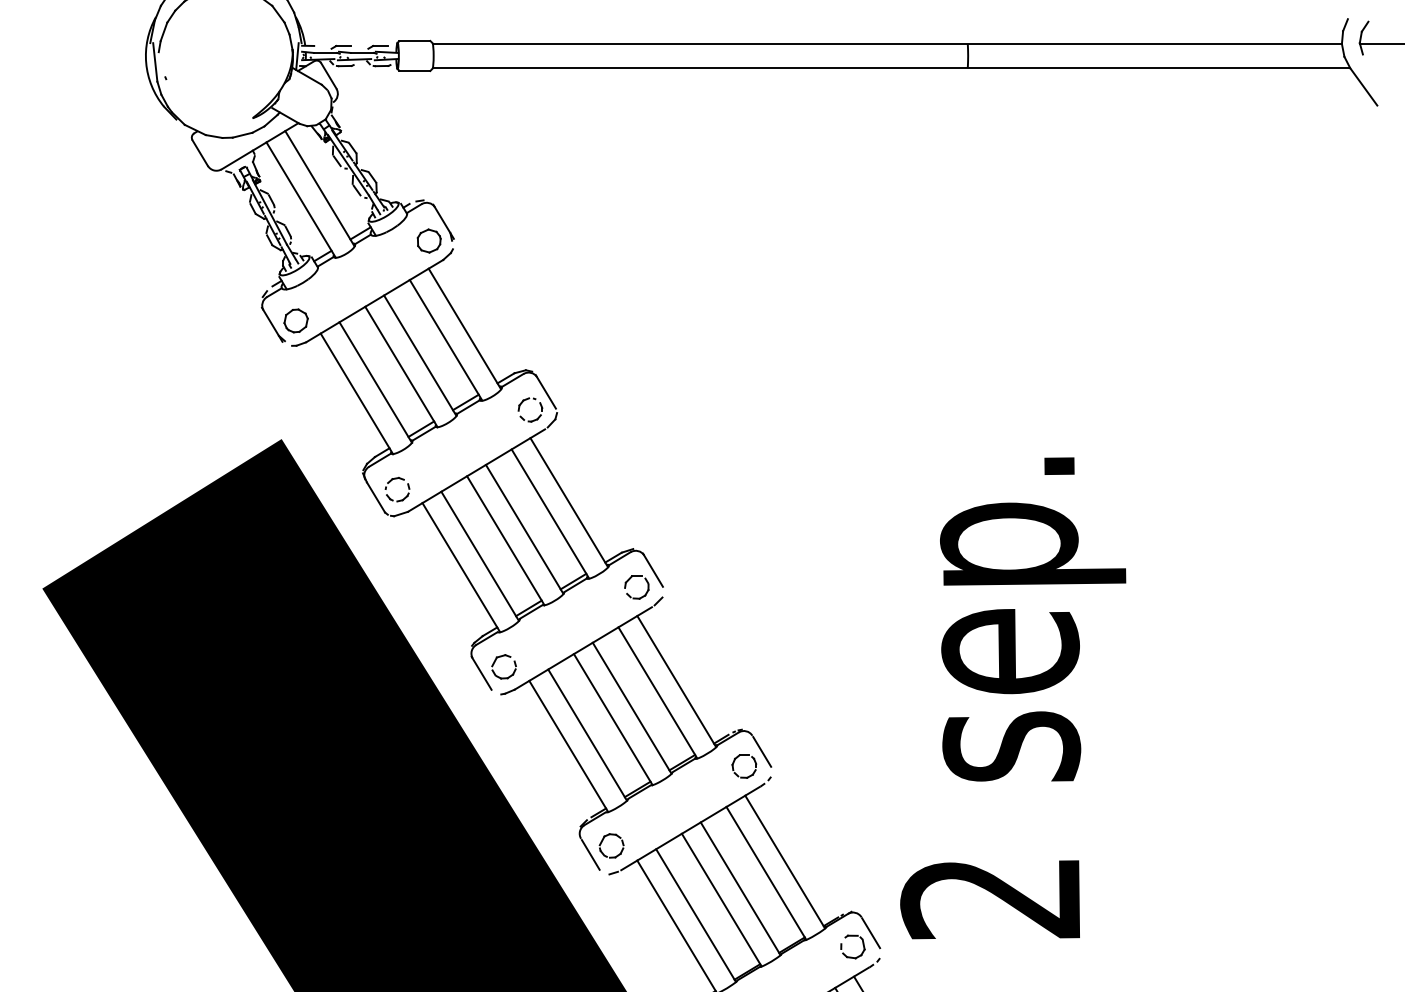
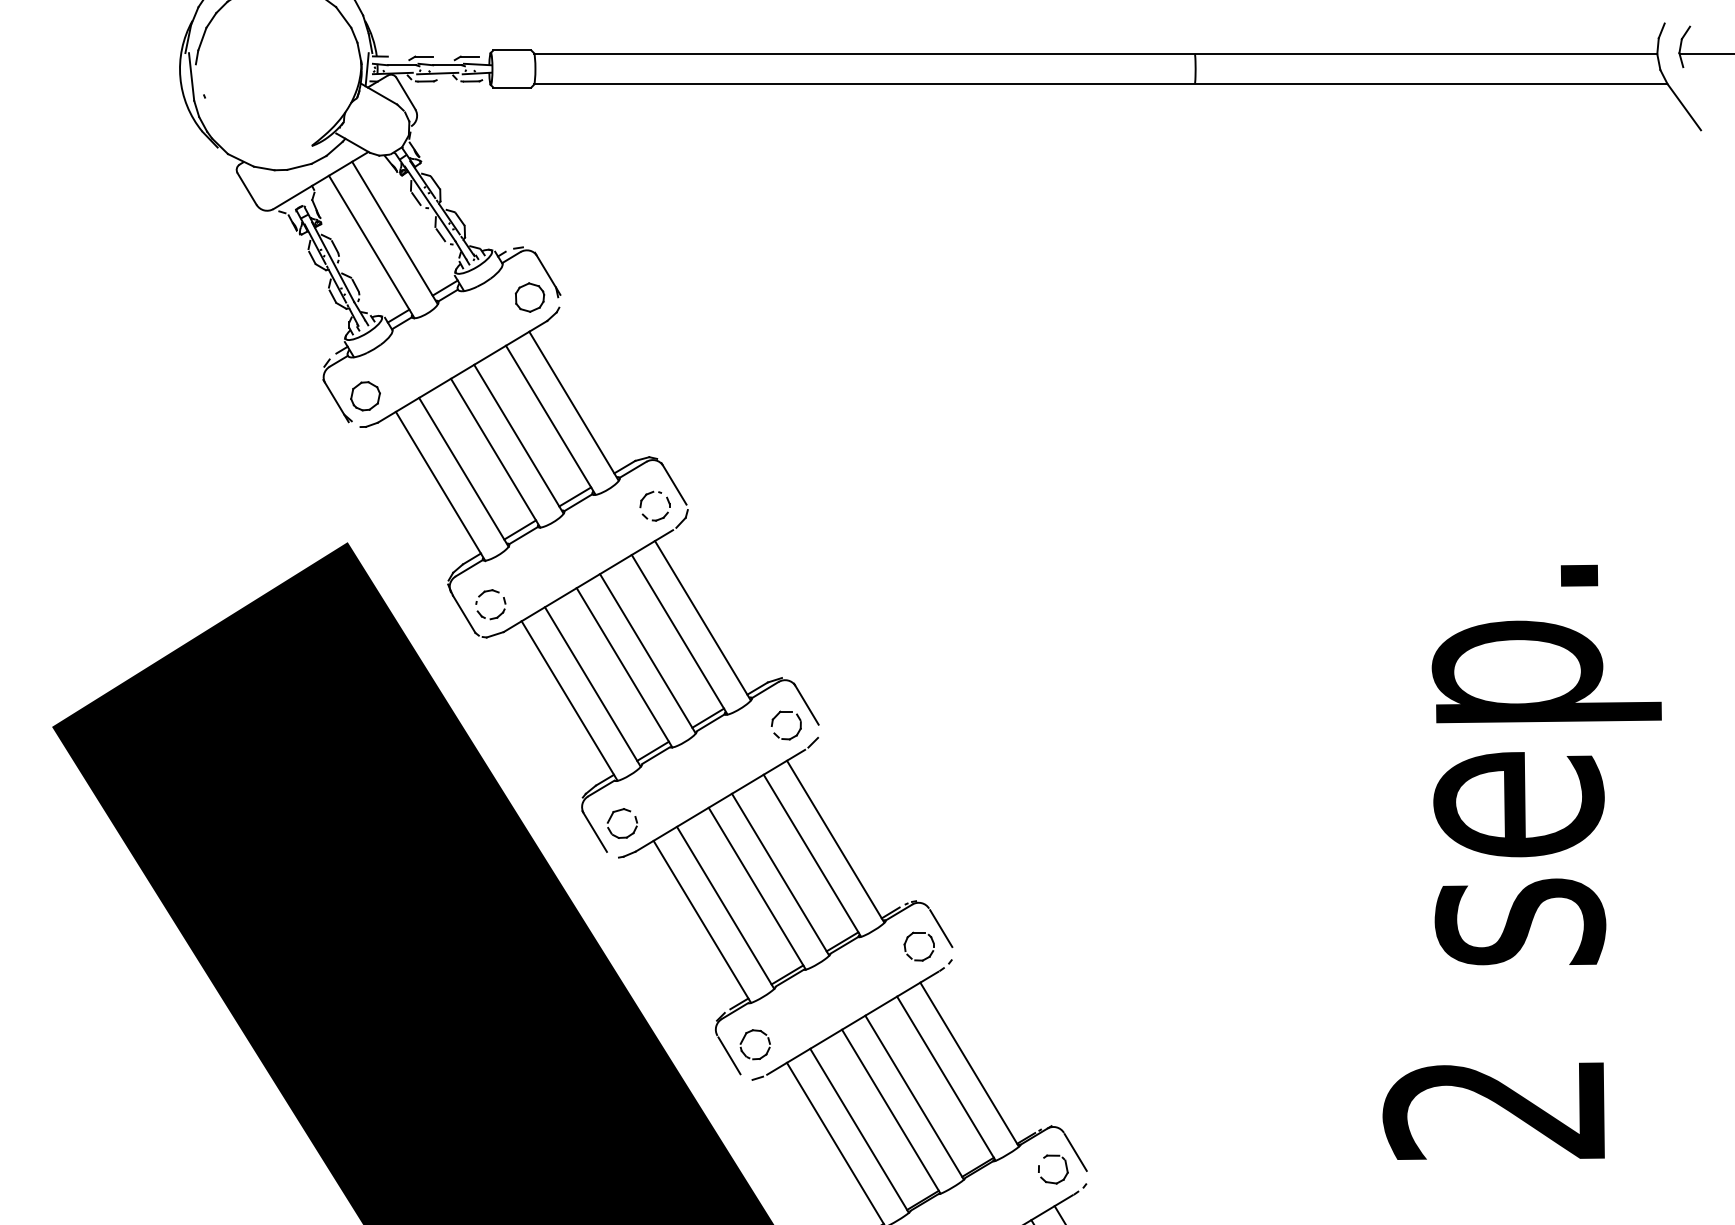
text: (1012, 697) -> (1521, 861), moved

